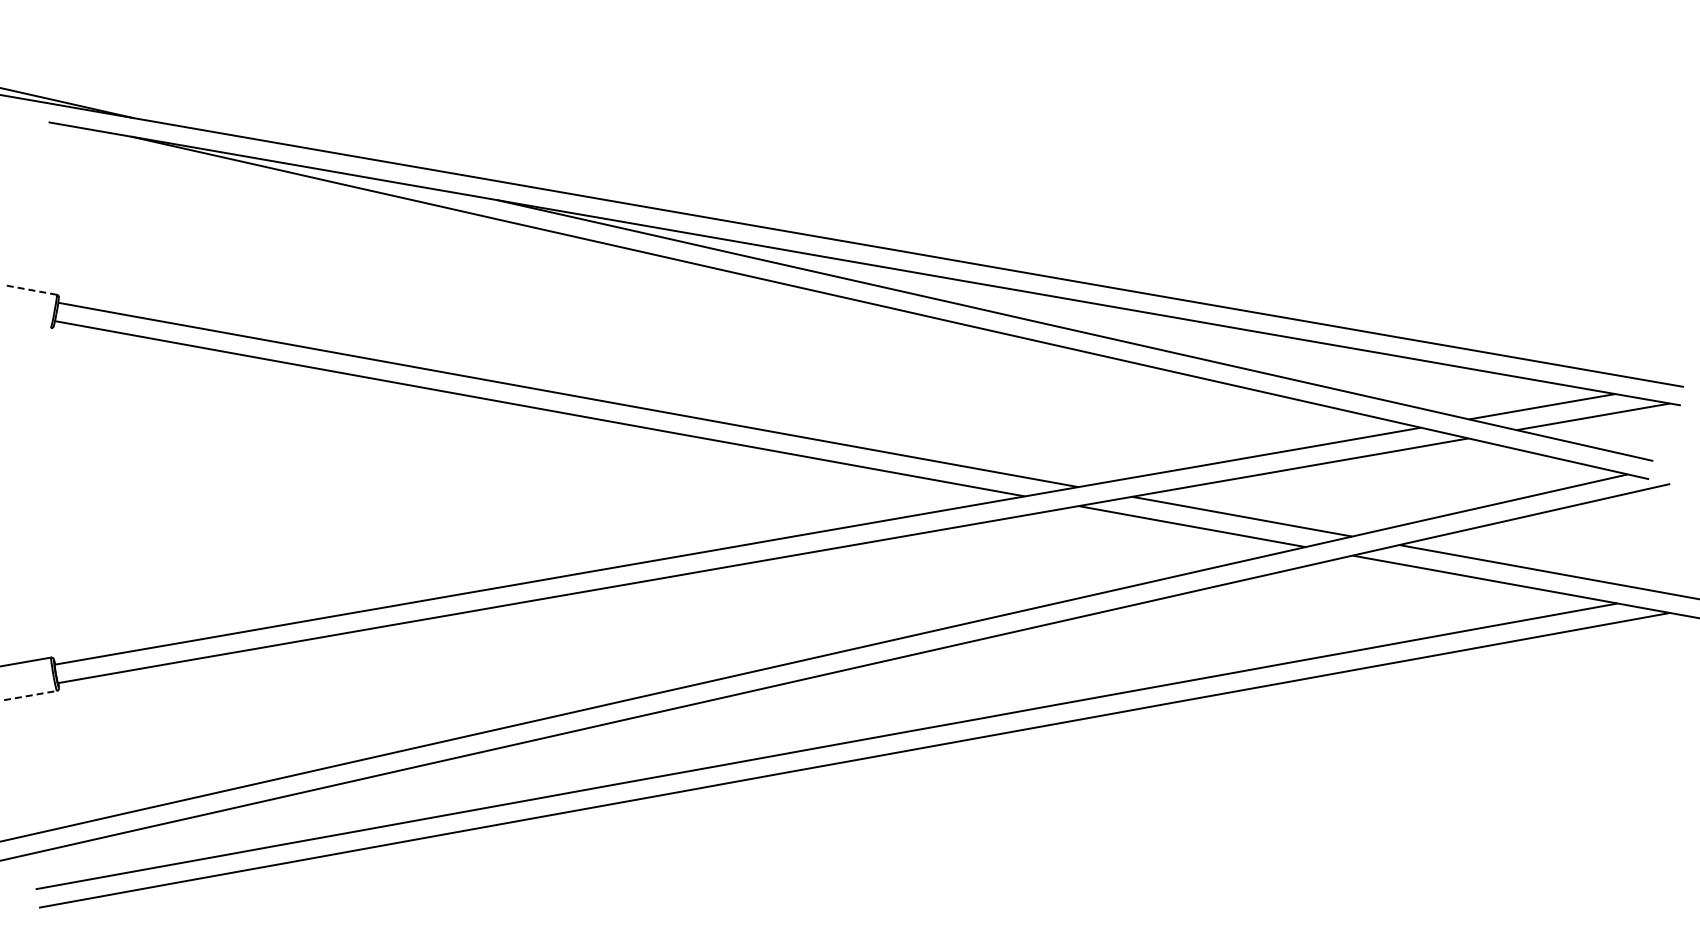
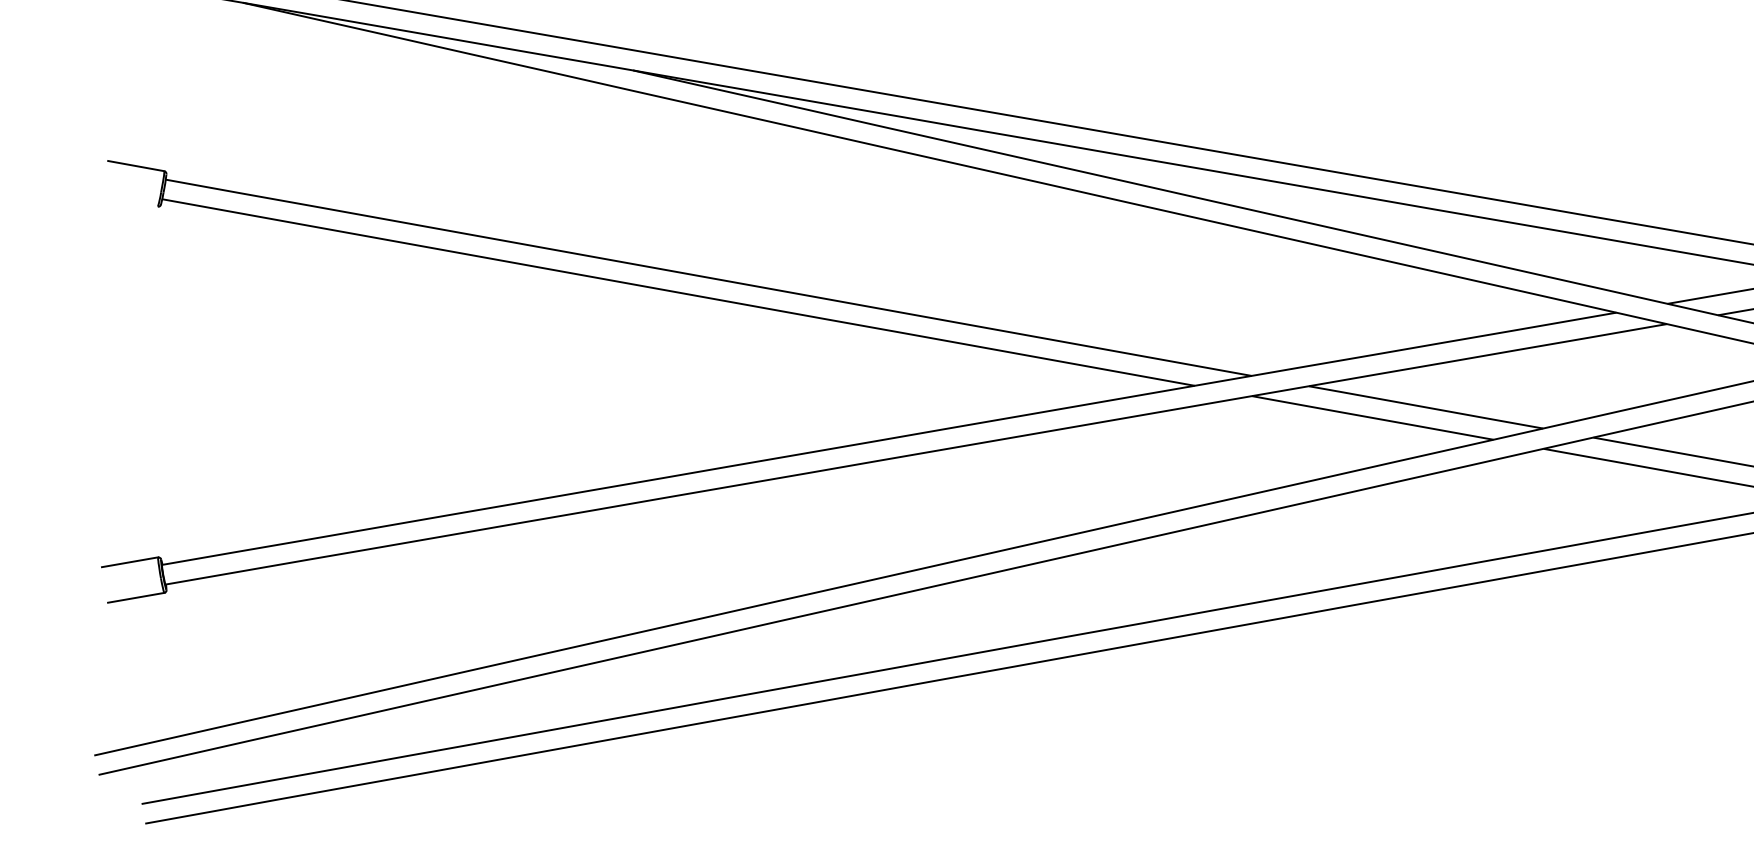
line: (30, 290) -> (136, 166), dashed -> solid
line: (30, 695) -> (136, 597), dashed -> solid

